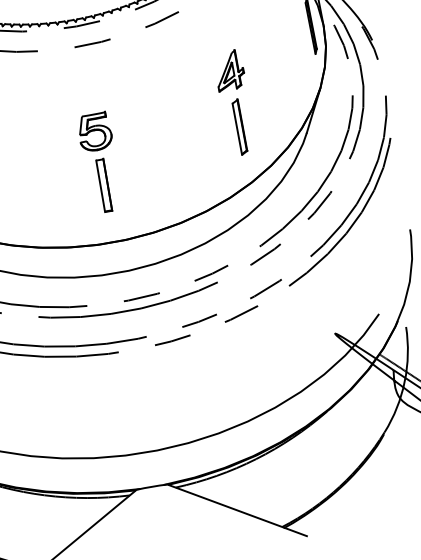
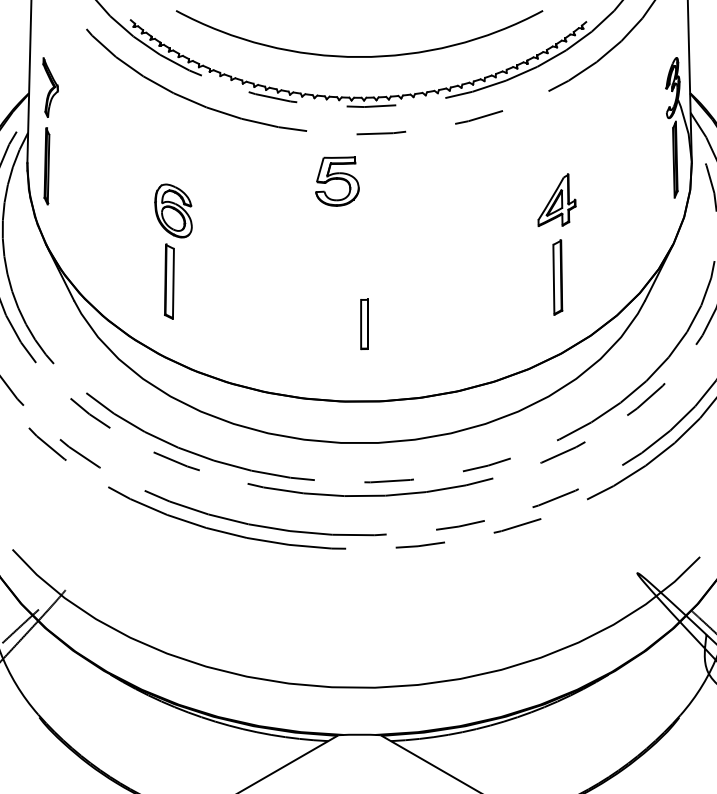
part: (95, 132) -> (337, 181), moved
part: (104, 185) -> (364, 324), size x0.7

